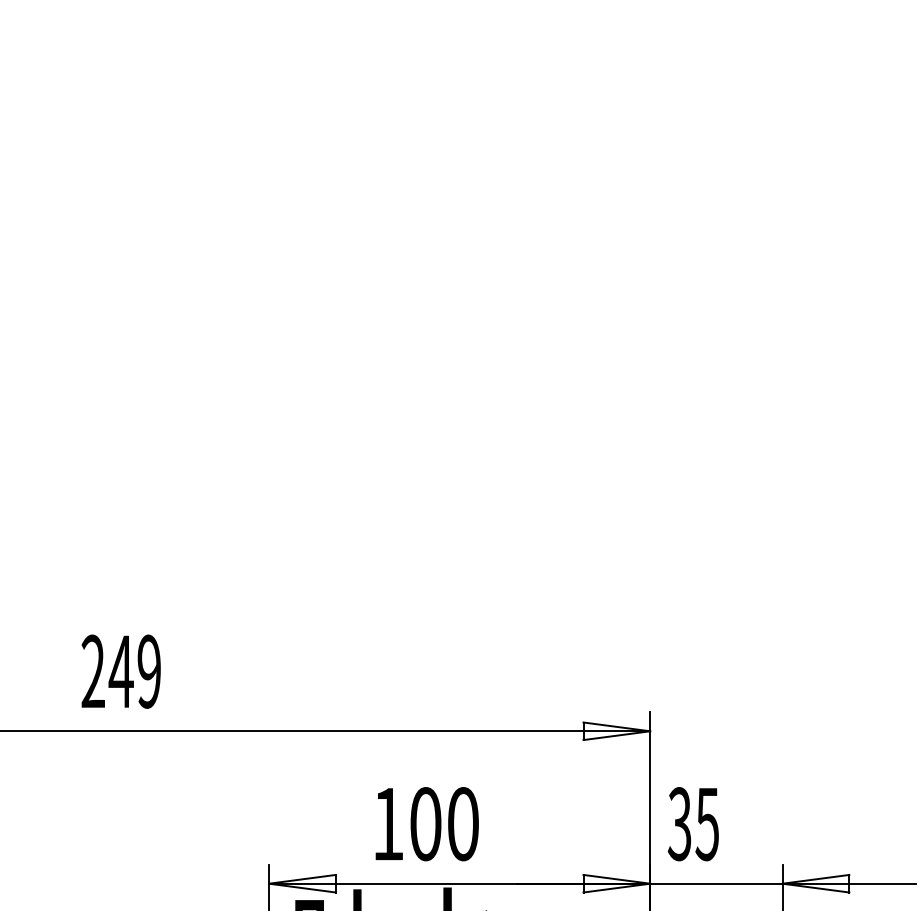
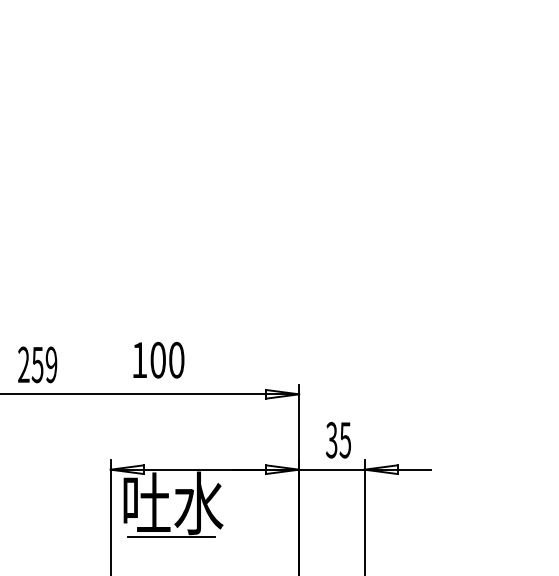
text: (120, 672) -> (37, 365), 249 -> 259
text: (426, 824) -> (158, 360), moved
text: (693, 824) -> (338, 440), moved

